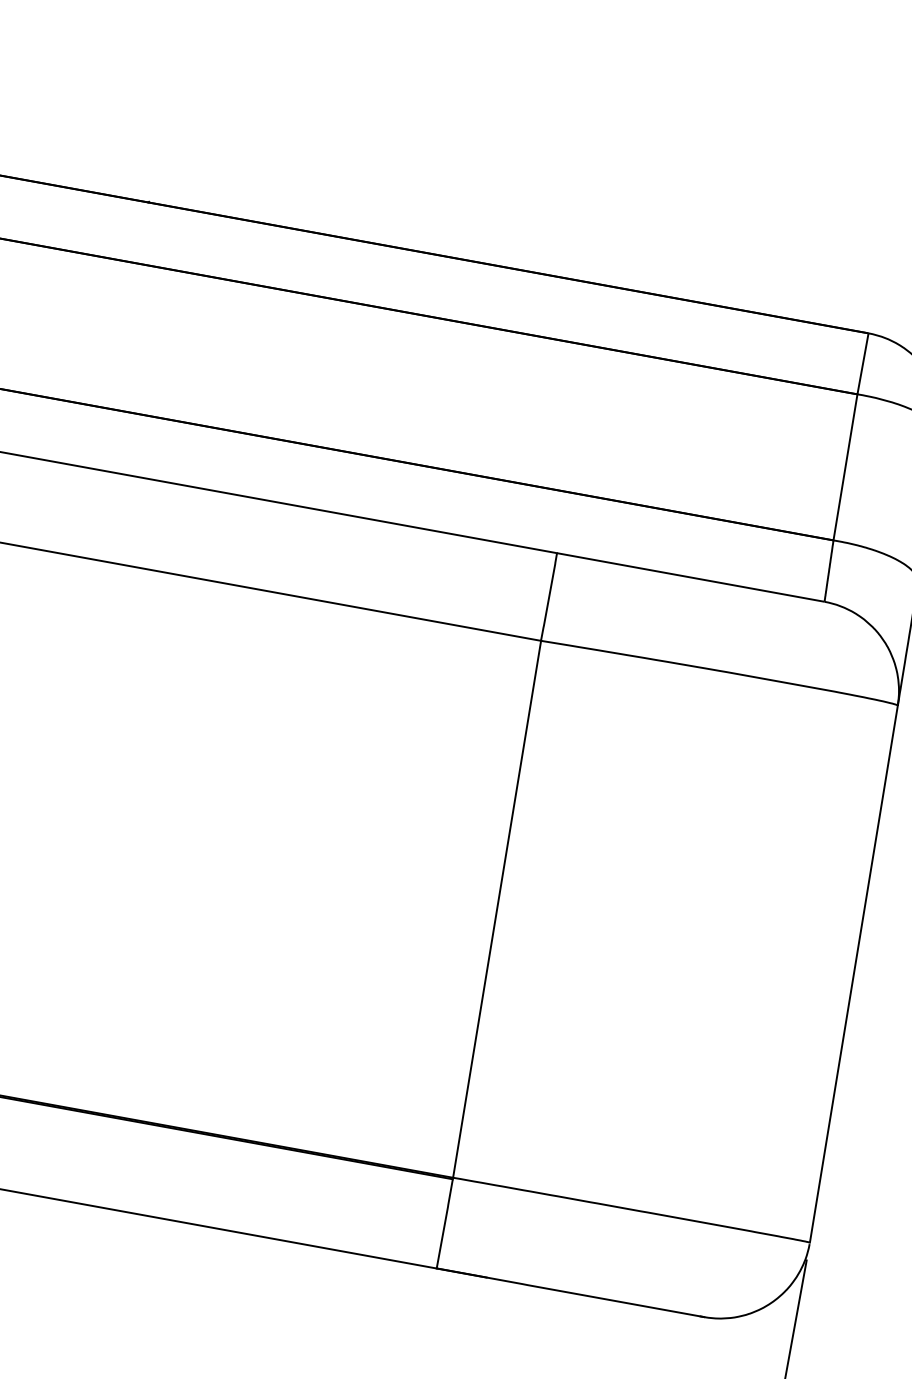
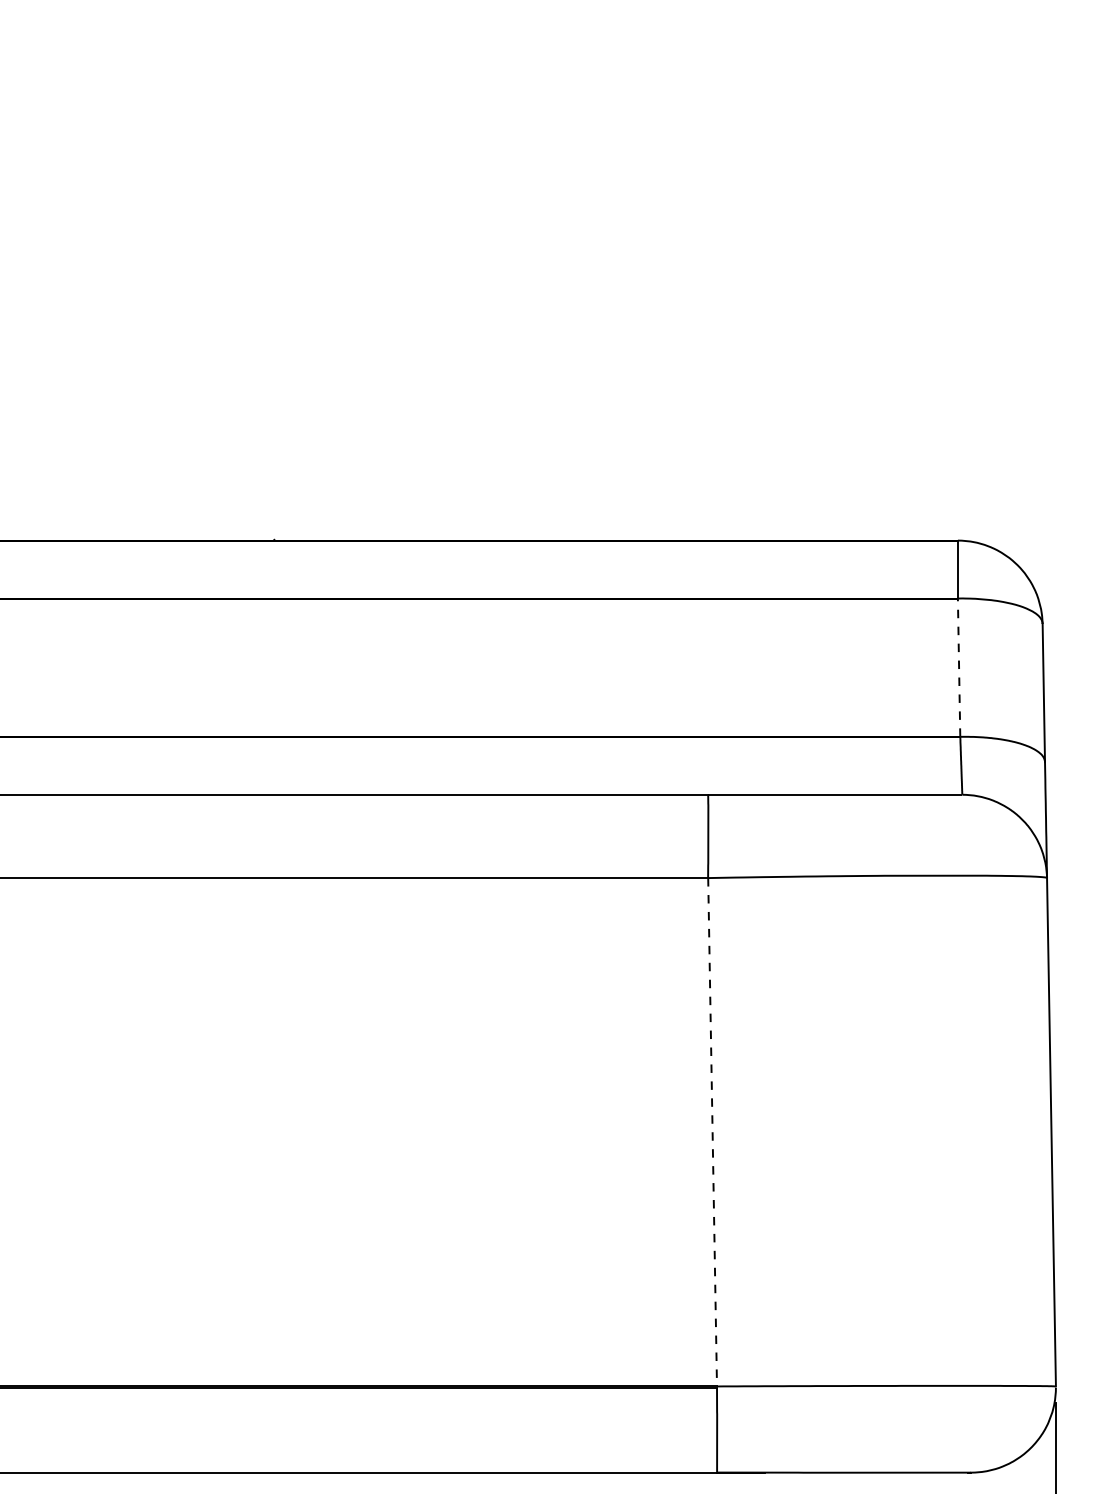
line: (845, 467) -> (959, 667), solid -> dashed
line: (496, 909) -> (712, 1132), solid -> dashed

